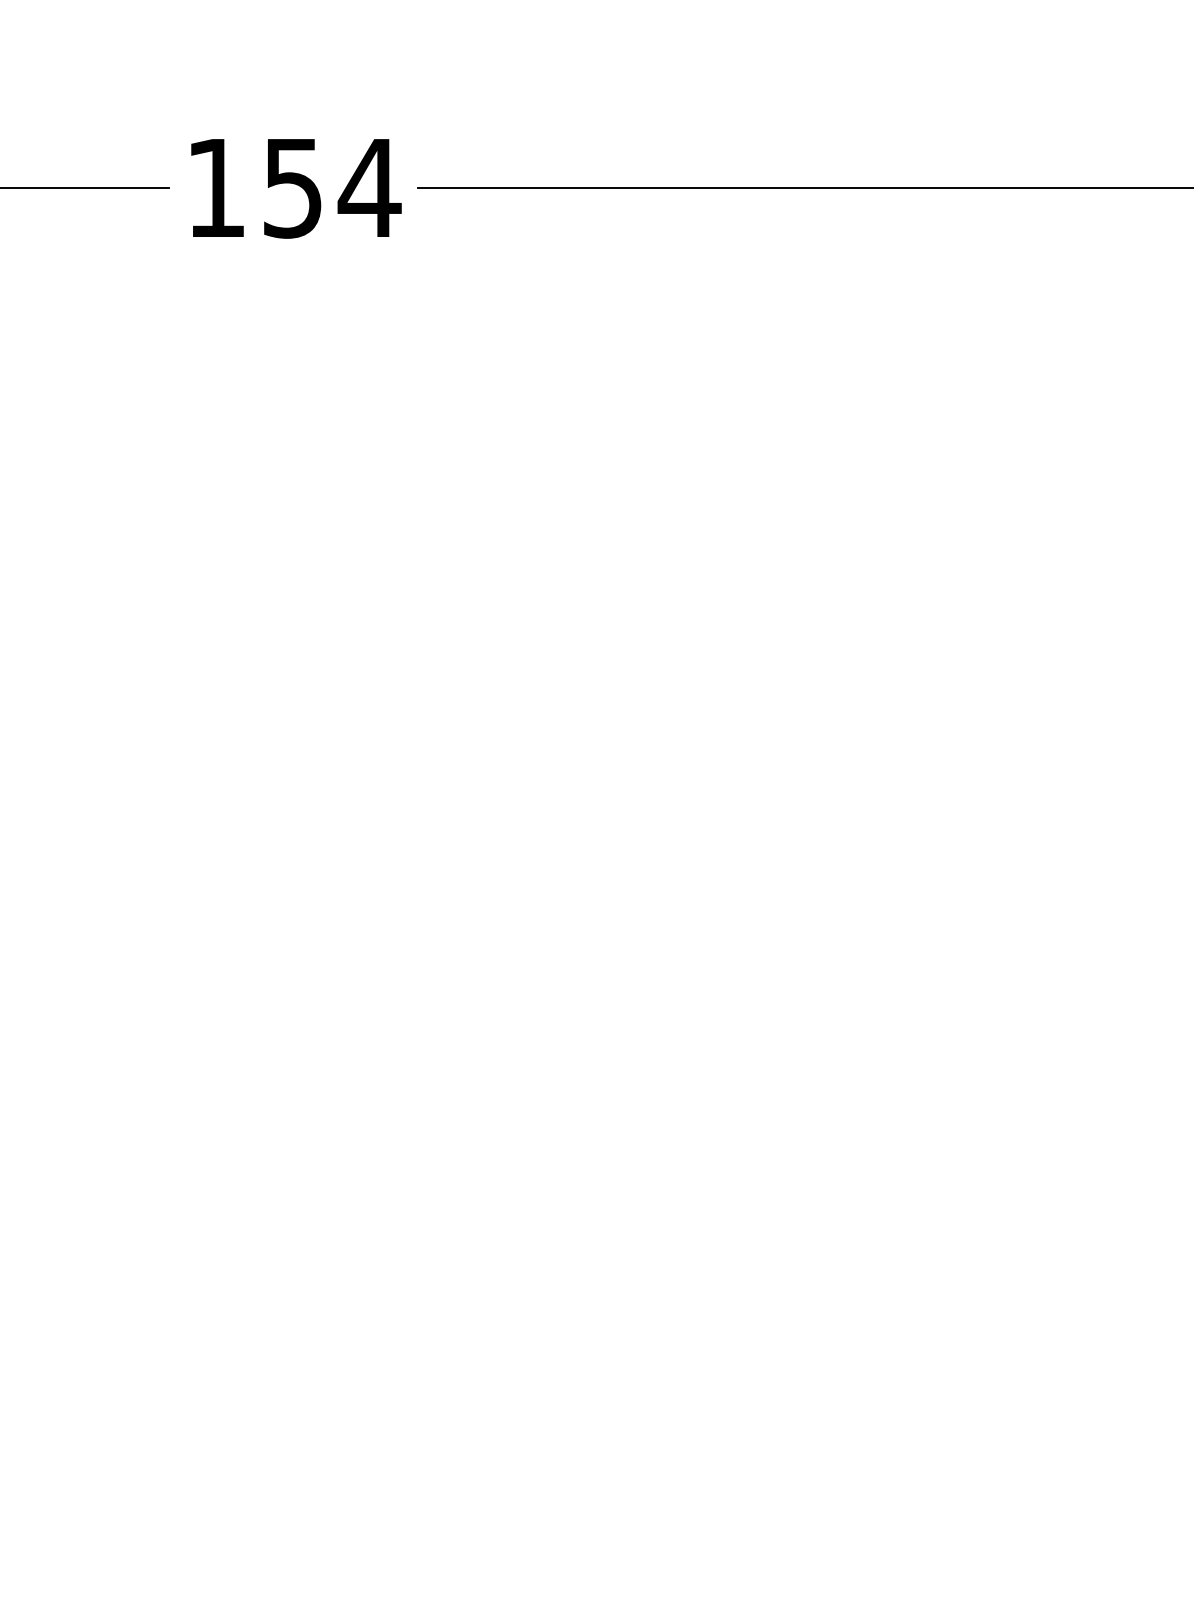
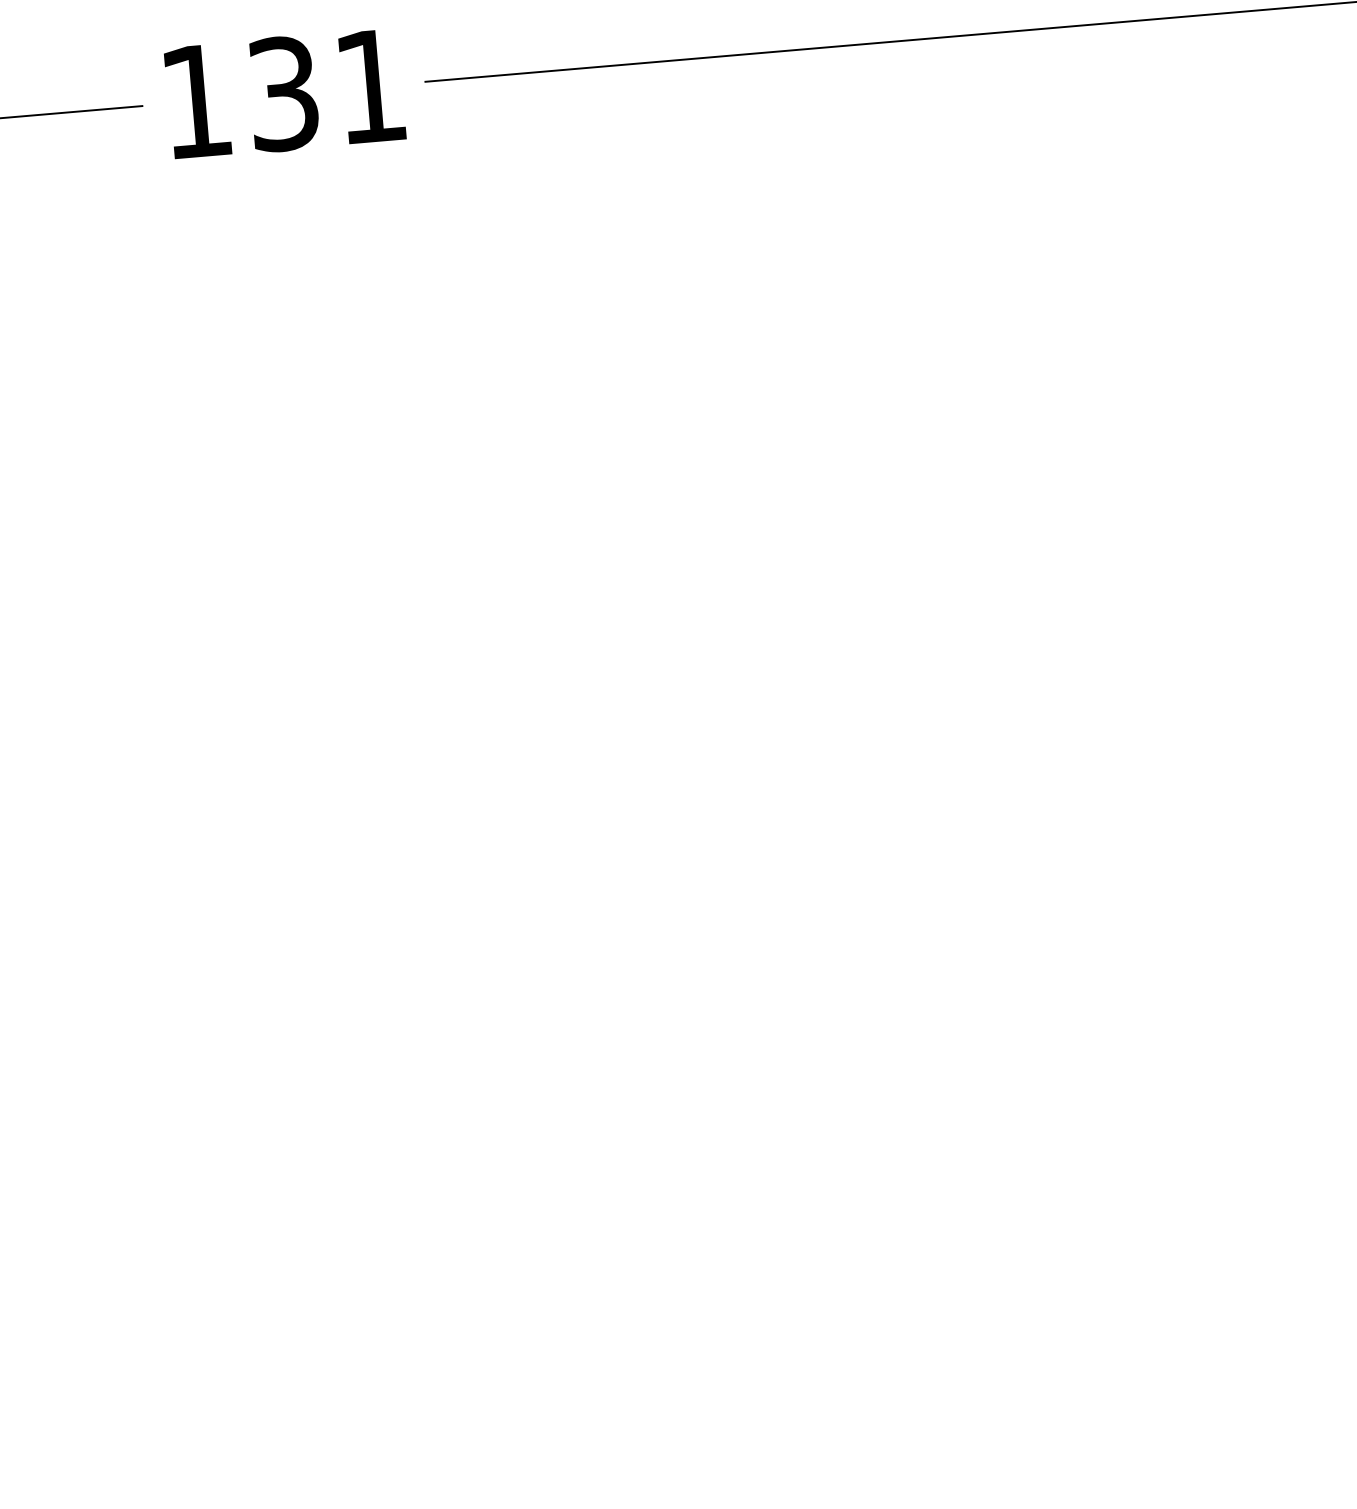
text: (332, 187) -> (328, 89), 154 -> 131

